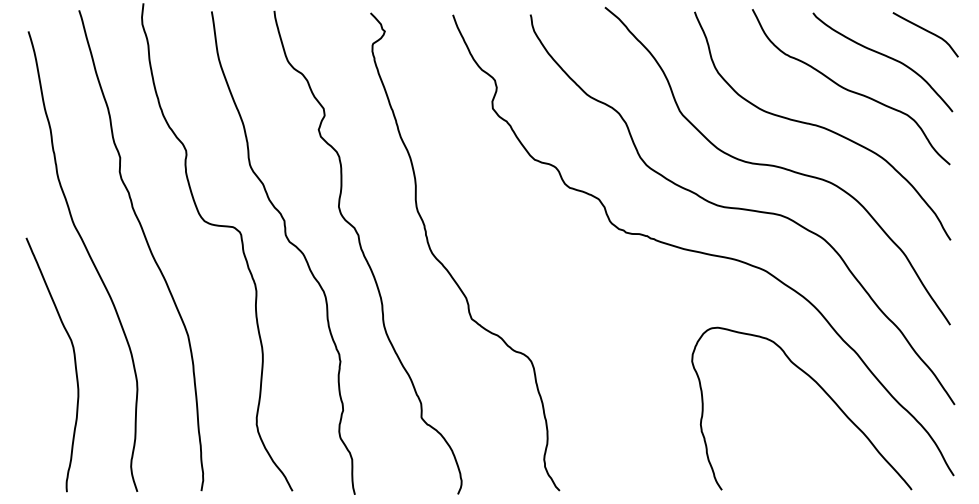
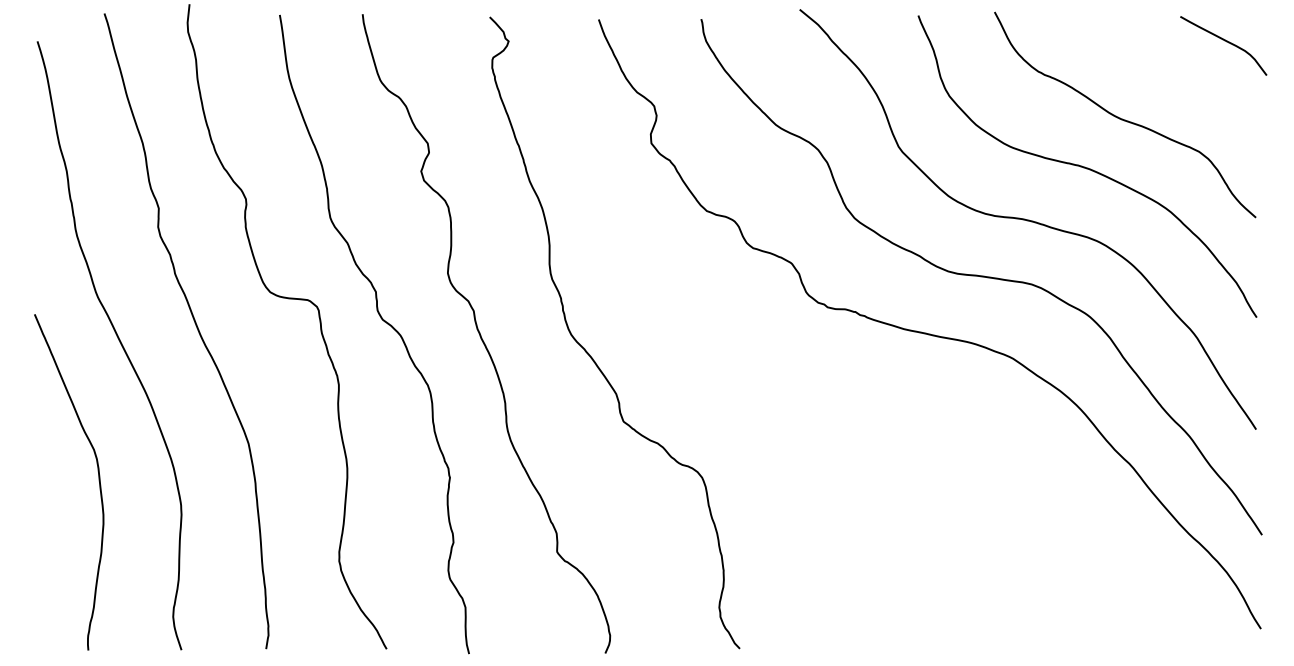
curve: (885, 56) -> (1170, 74), removed
curve: (821, 388) -> (1085, 513), removed

